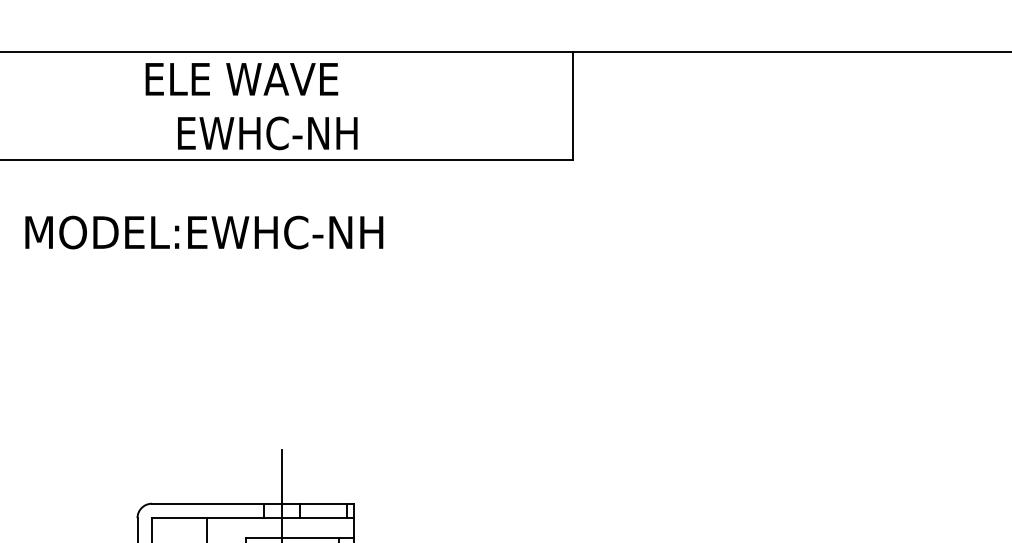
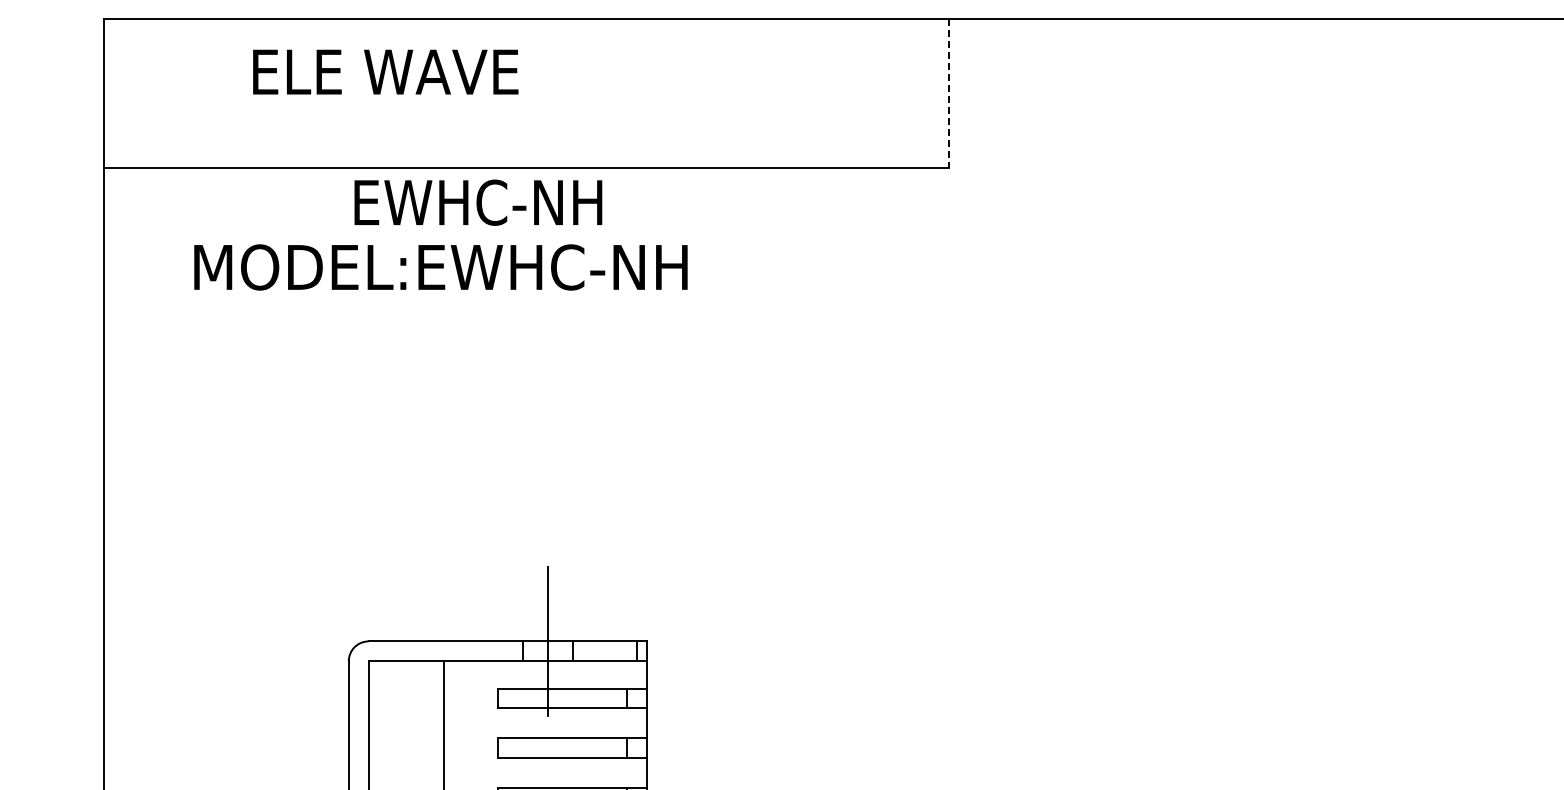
text: (241, 78) -> (385, 71), moved
line: (573, 106) -> (949, 93), solid -> dashed
text: (267, 133) -> (478, 202), moved

